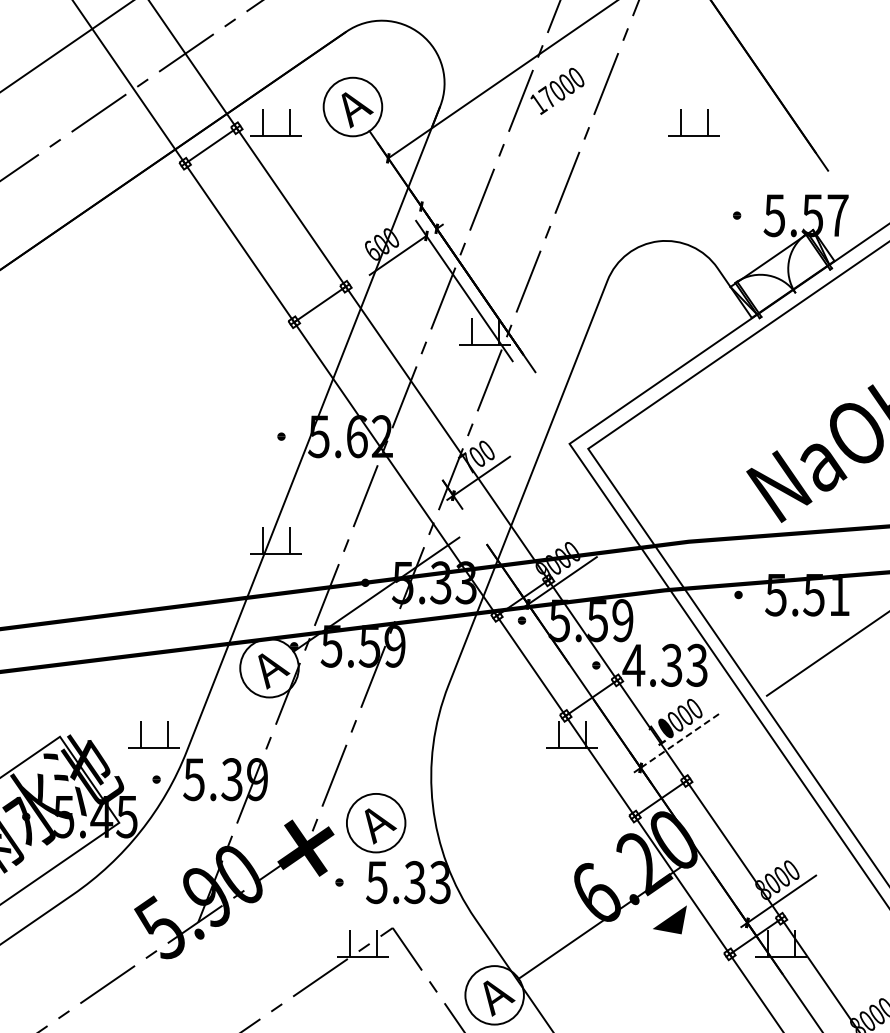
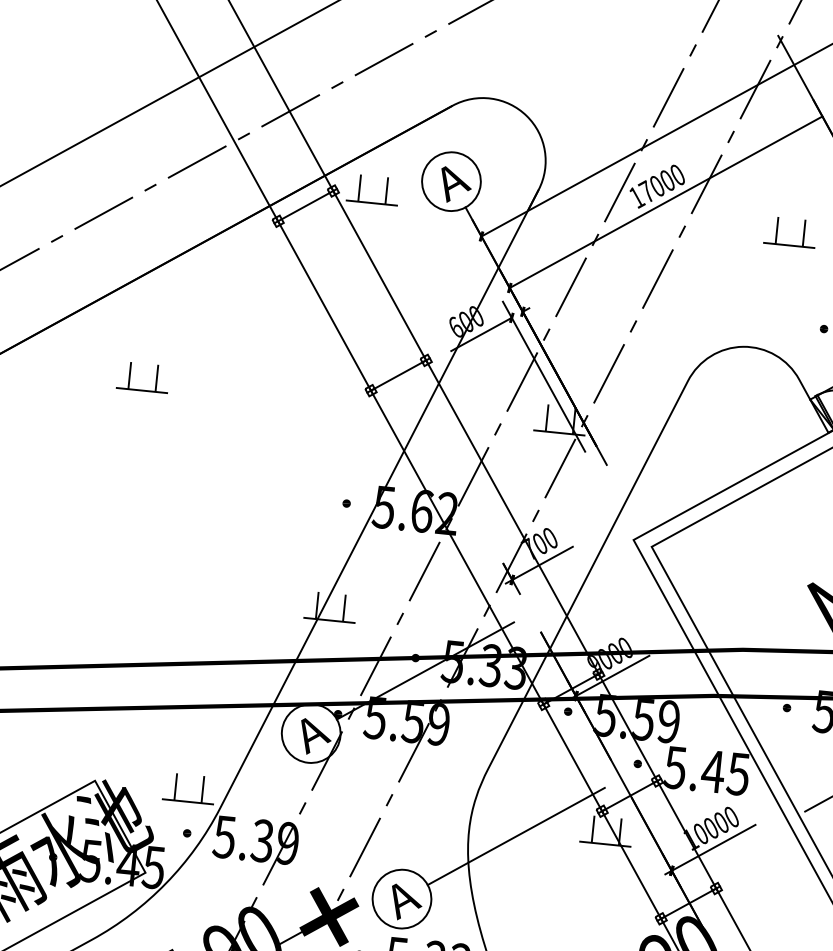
line: (567, 105) -> (665, 201), added
part: (54, 331) -> (130, 375), added
text: (664, 664) -> (706, 769), 4.33 -> 5.45
line: (679, 740) -> (713, 847), dashed -> solid
line: (482, 749) -> (515, 836), added

